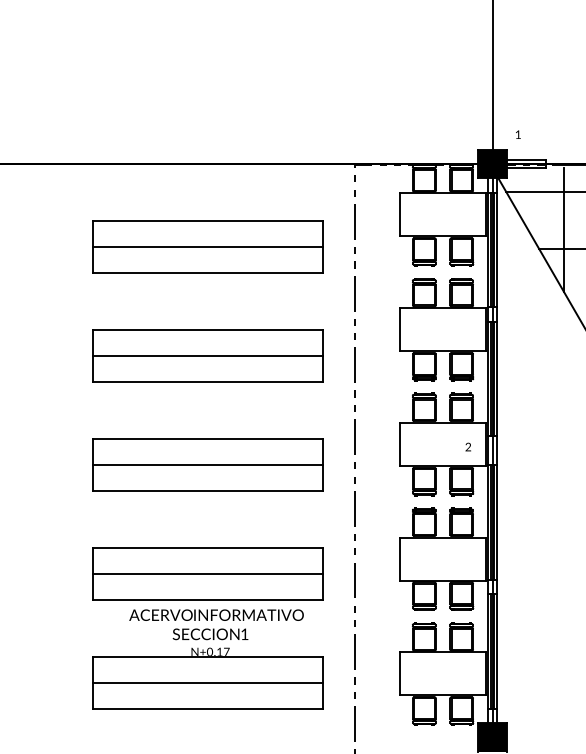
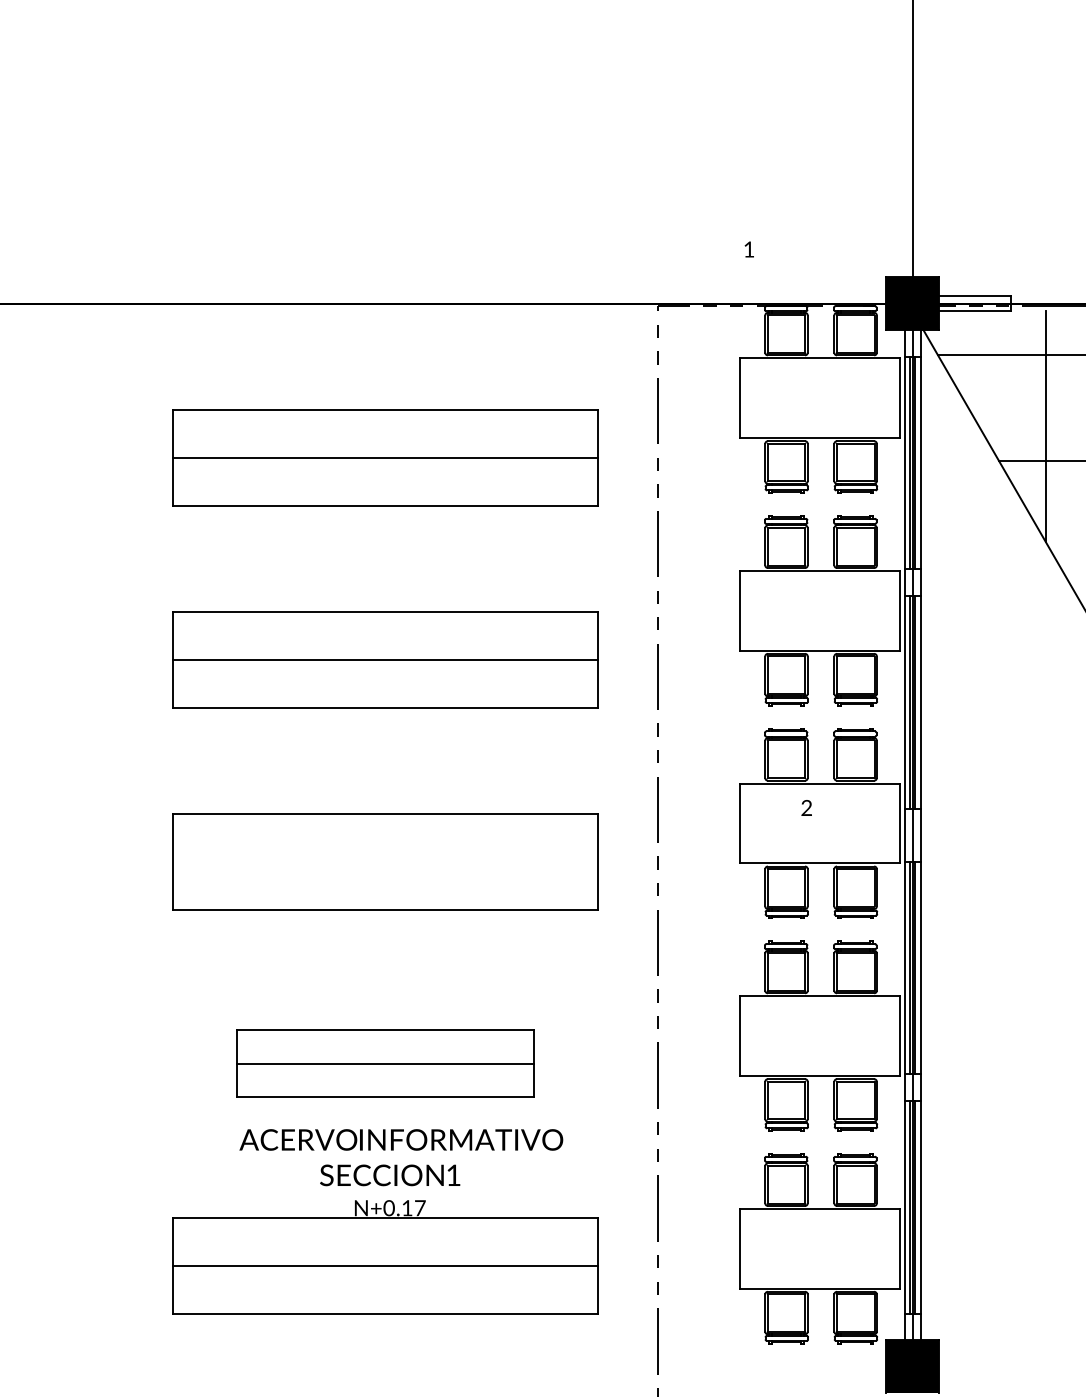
text: (518, 134) -> (749, 249), moved
text: (467, 446) -> (805, 806), moved
line: (207, 465) -> (384, 862), removed
part: (207, 573) -> (384, 1062), size x0.7

